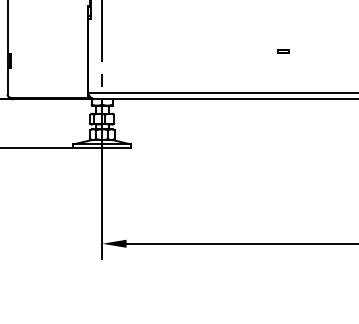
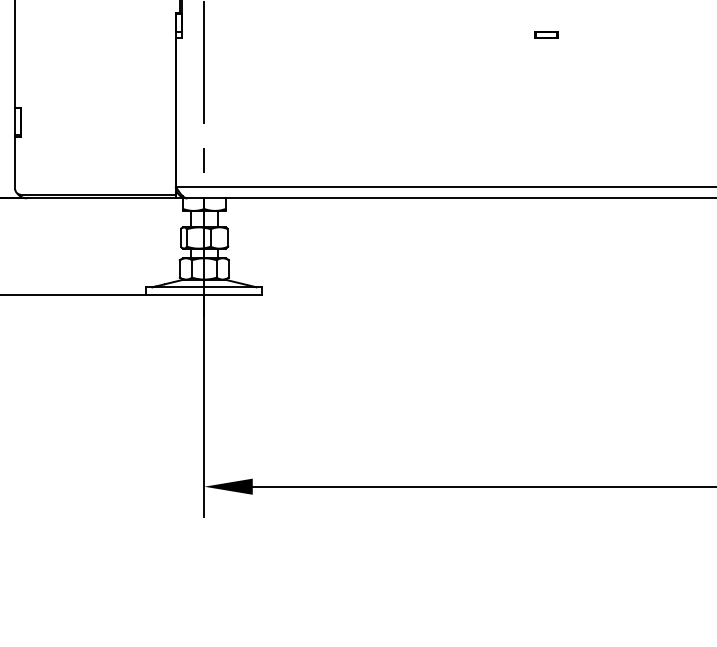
part: (283, 51) -> (546, 35), moved

